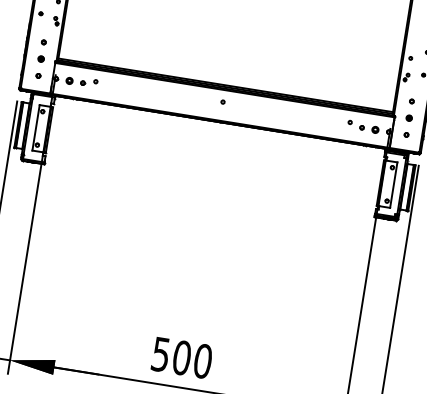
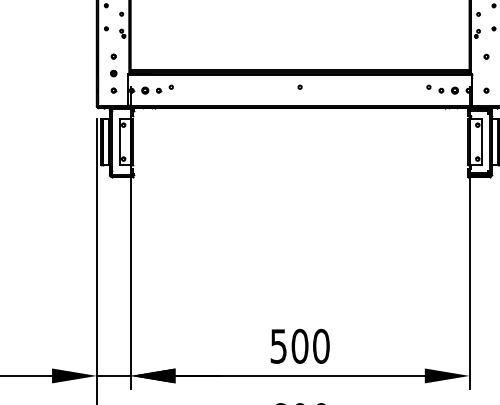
part: (409, 118) -> (486, 73), removed

